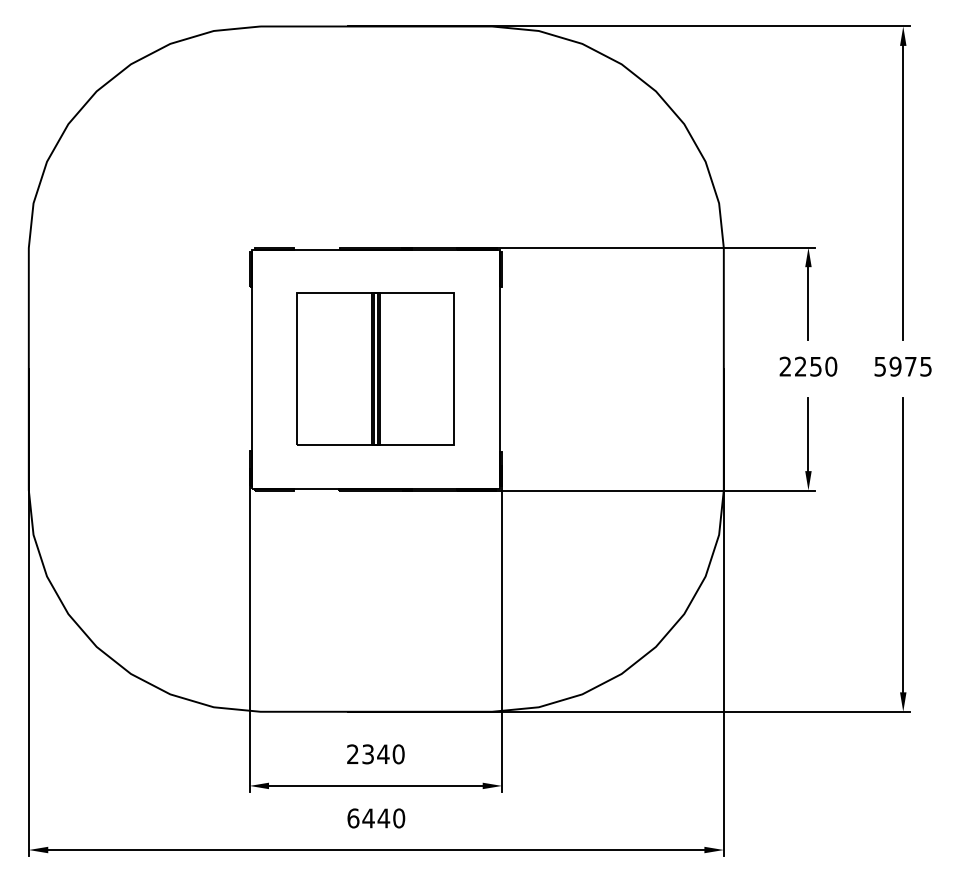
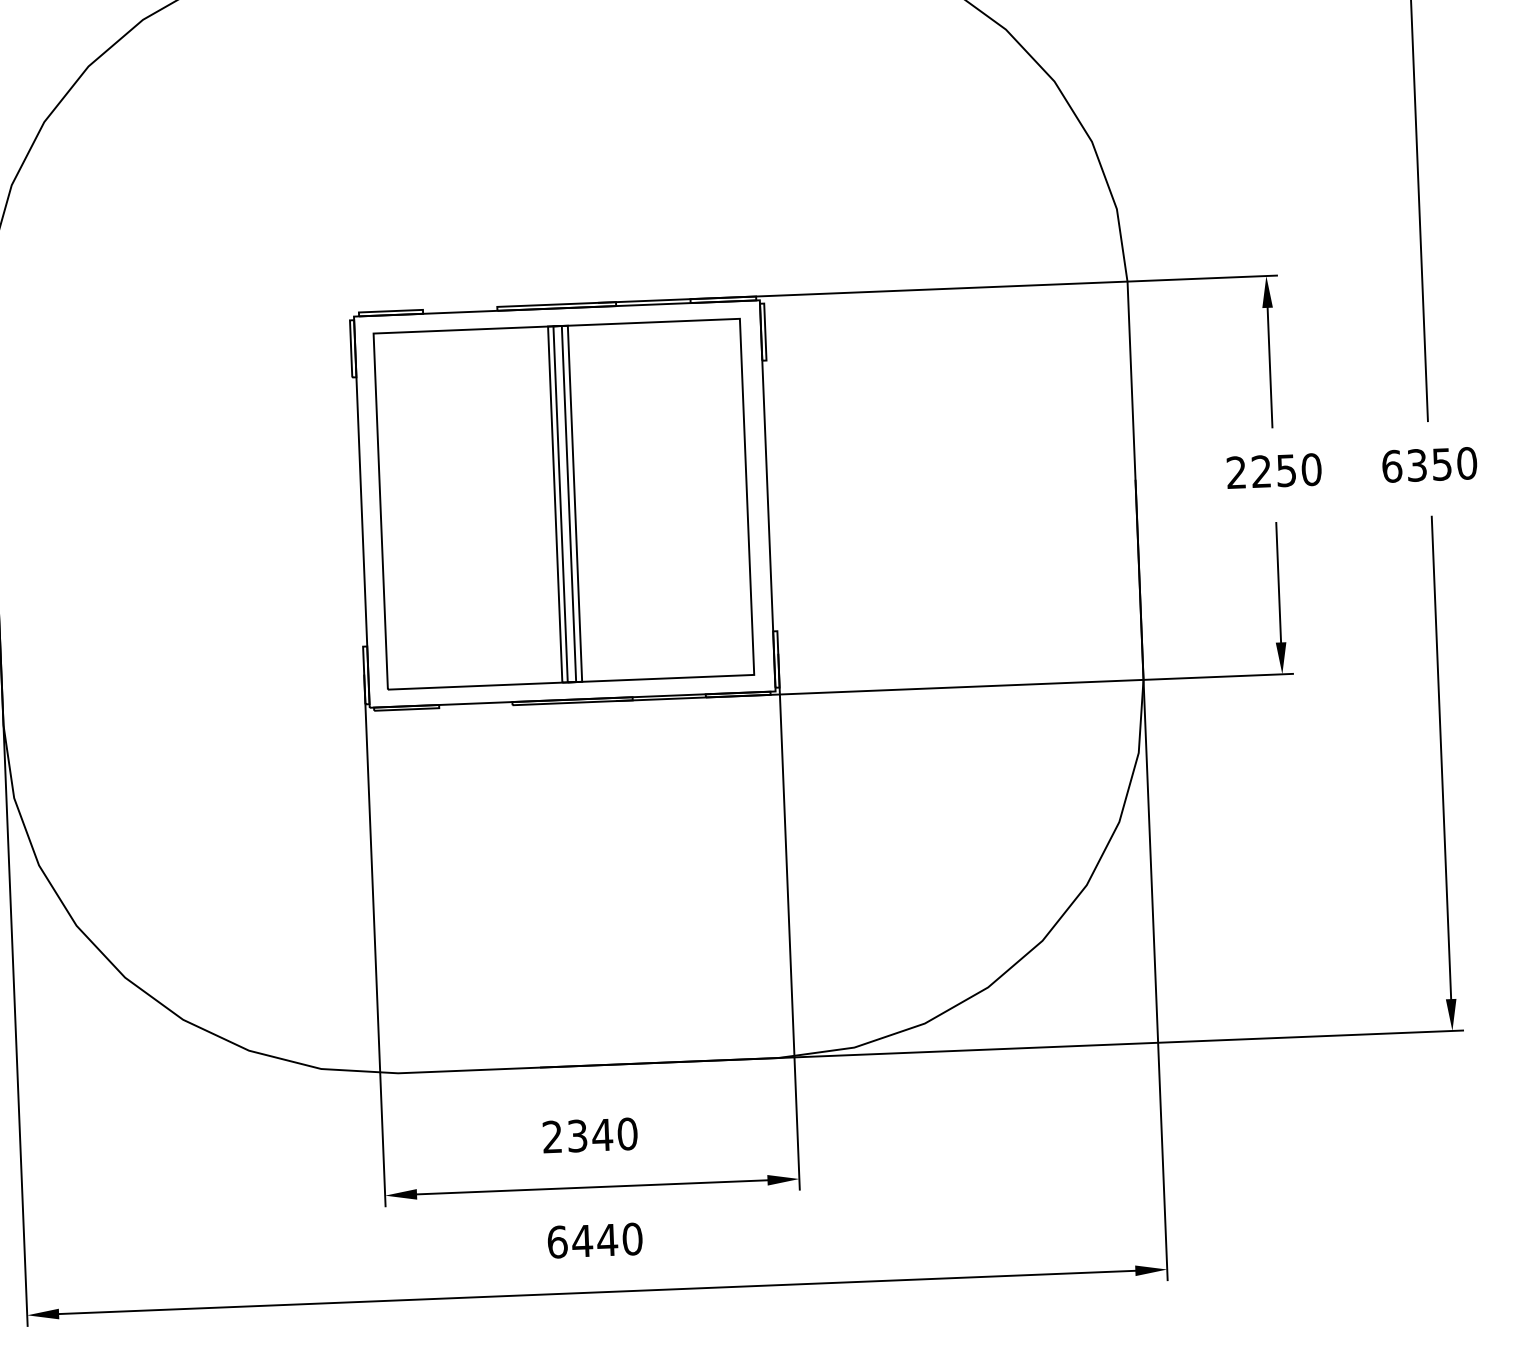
text: (903, 366) -> (1430, 464), 5975 -> 6350
part: (375, 369) -> (564, 504), size x1.43

